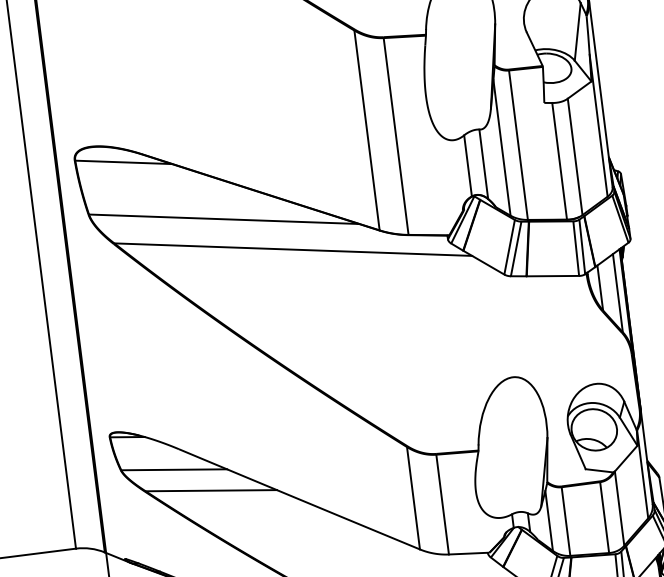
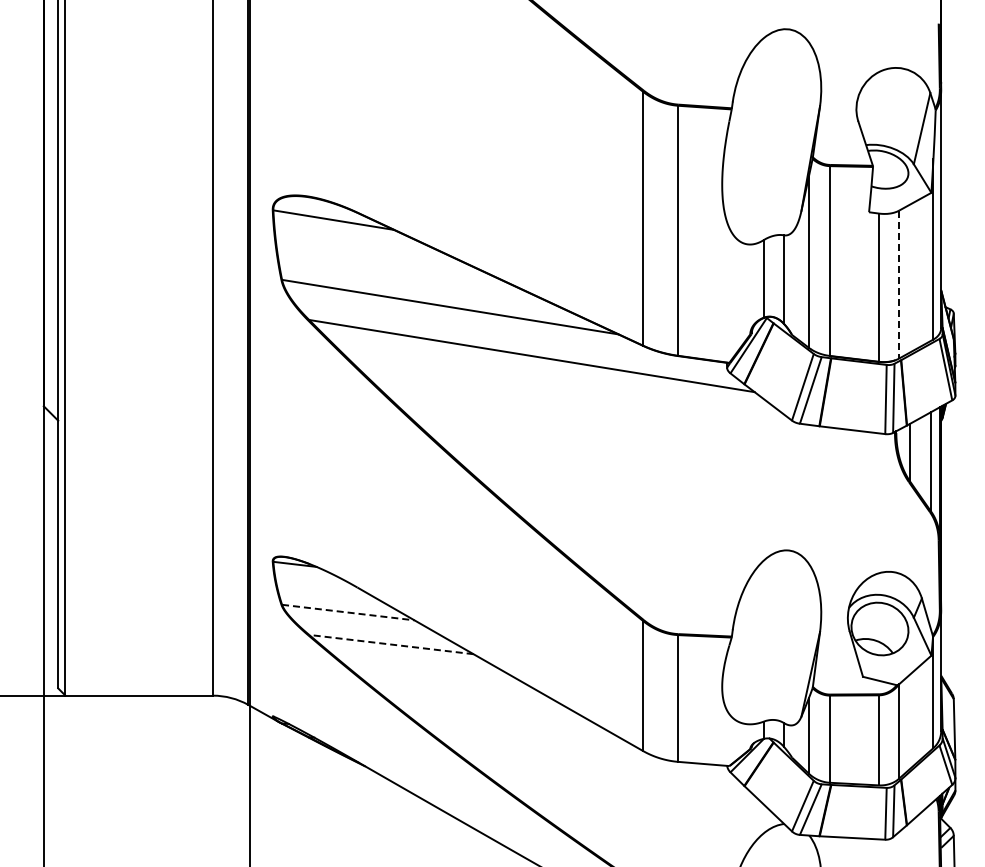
line: (575, 156) -> (899, 284), solid -> dashed
line: (174, 469) -> (348, 612), solid -> dashed
line: (211, 490) -> (391, 644), solid -> dashed

